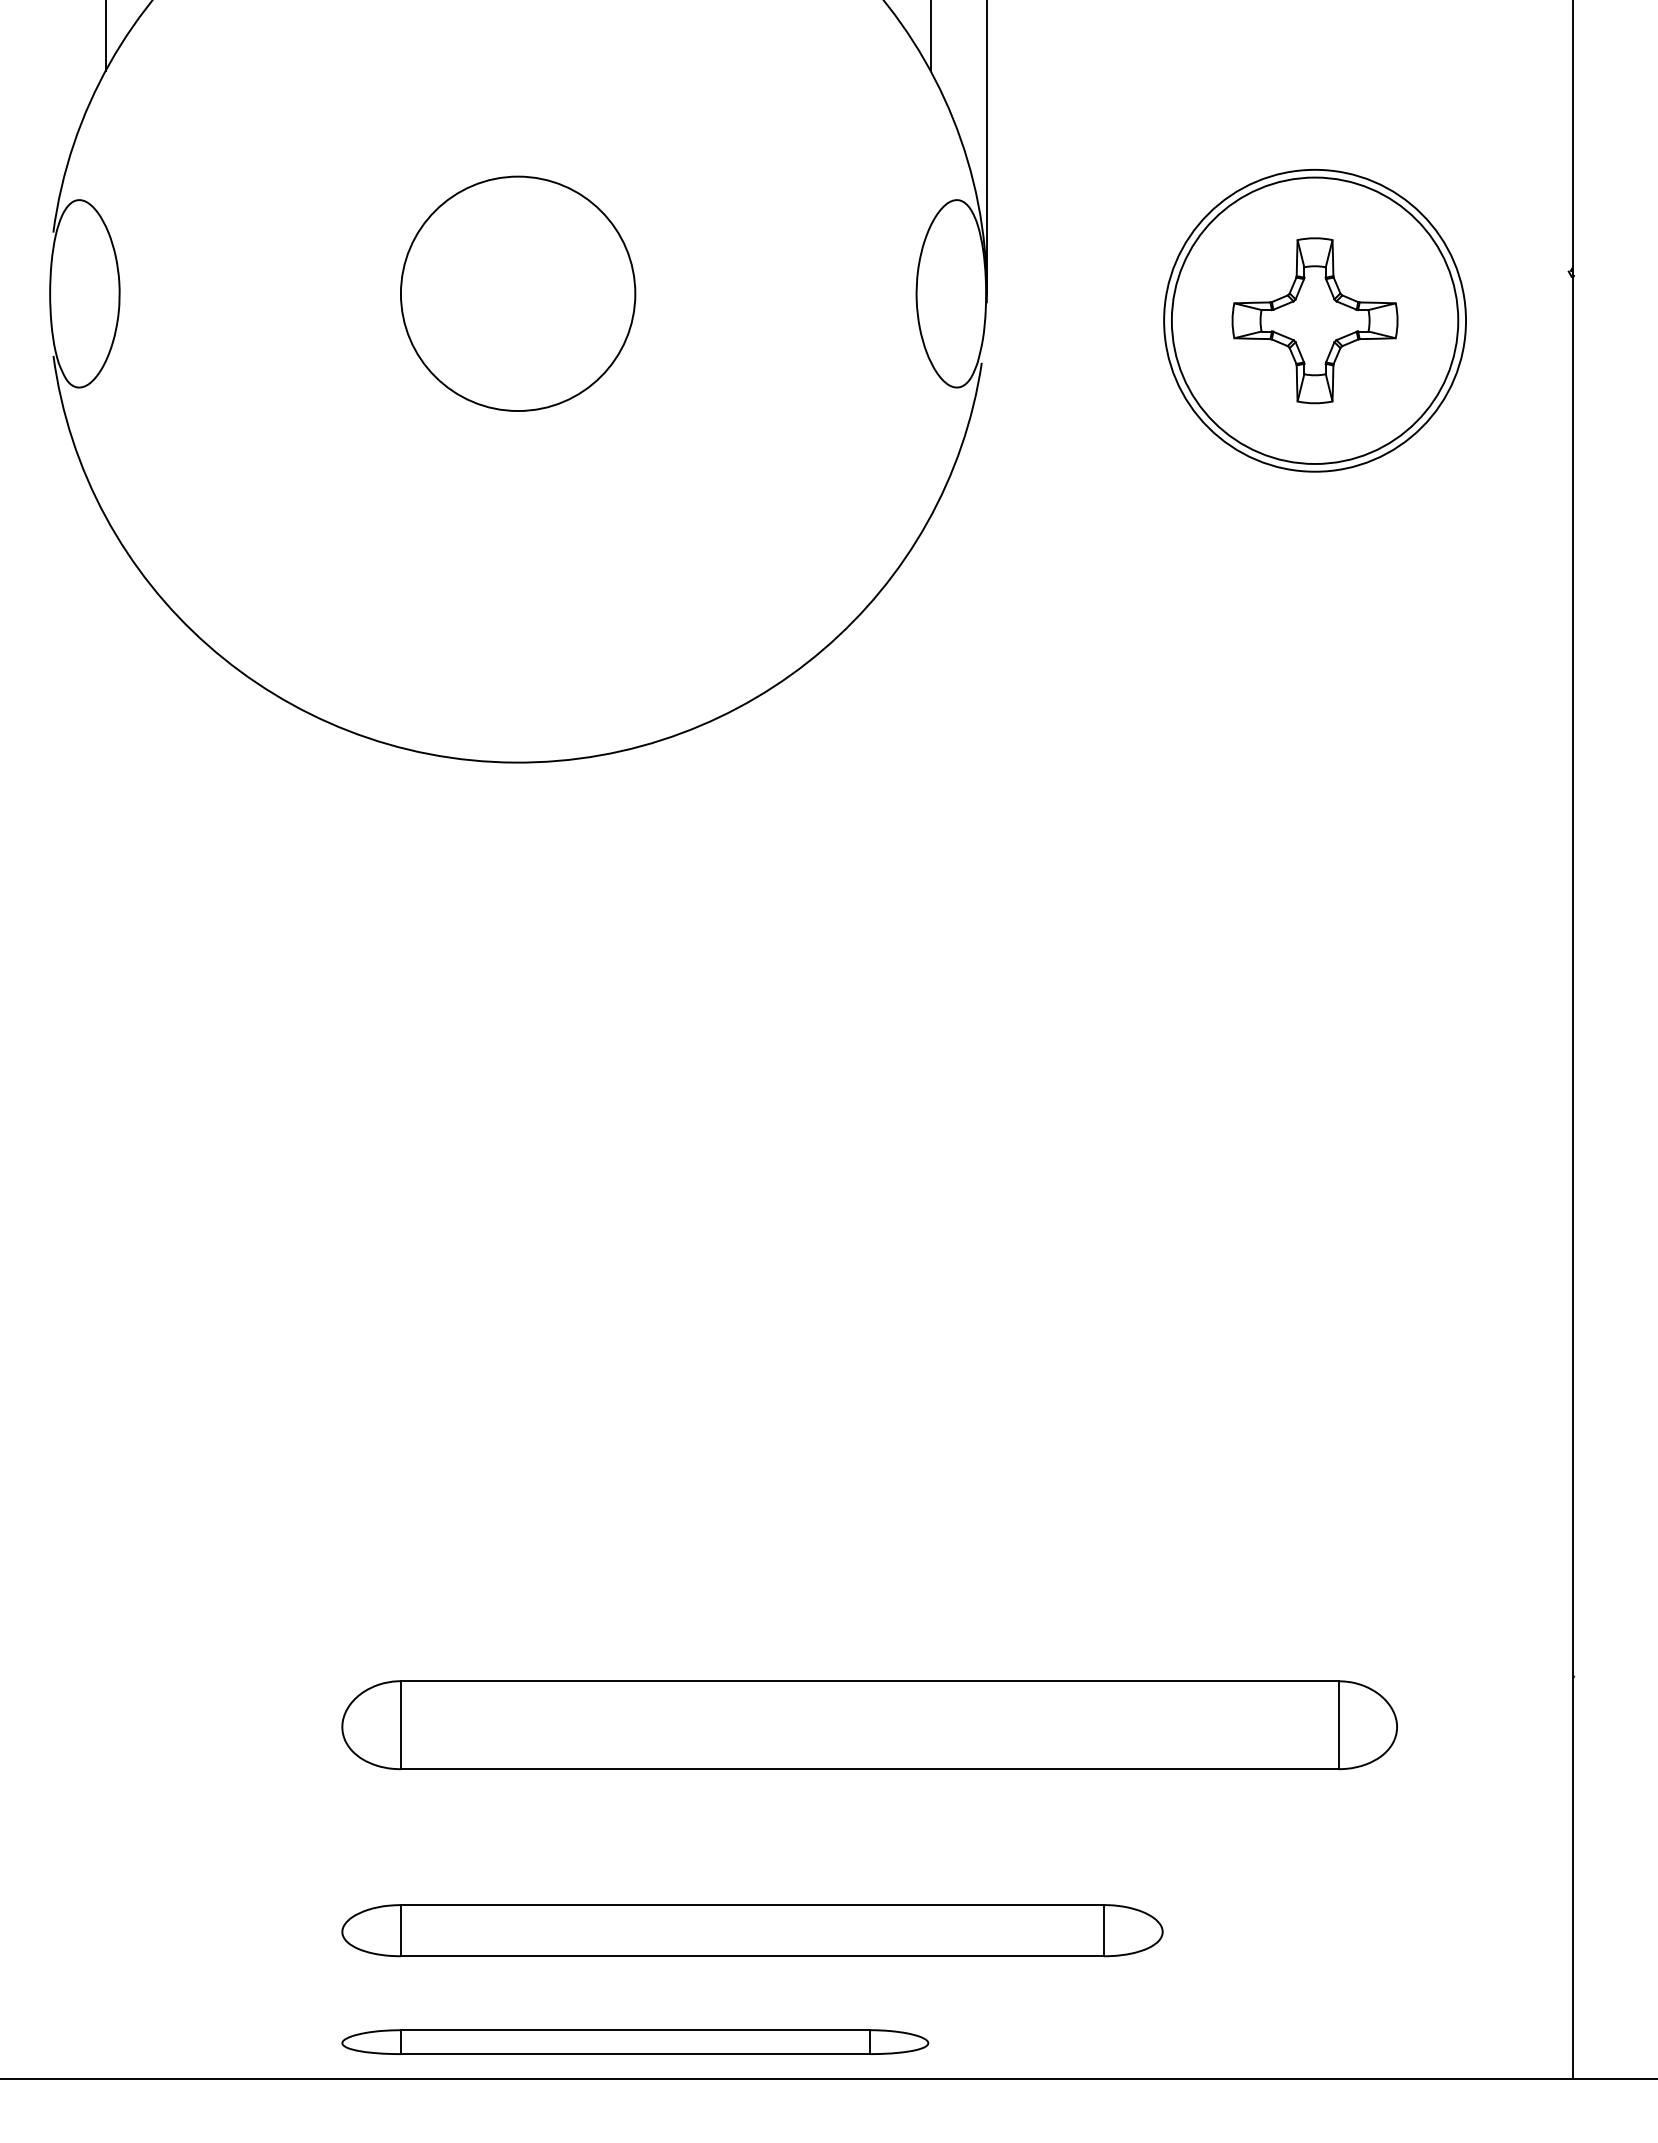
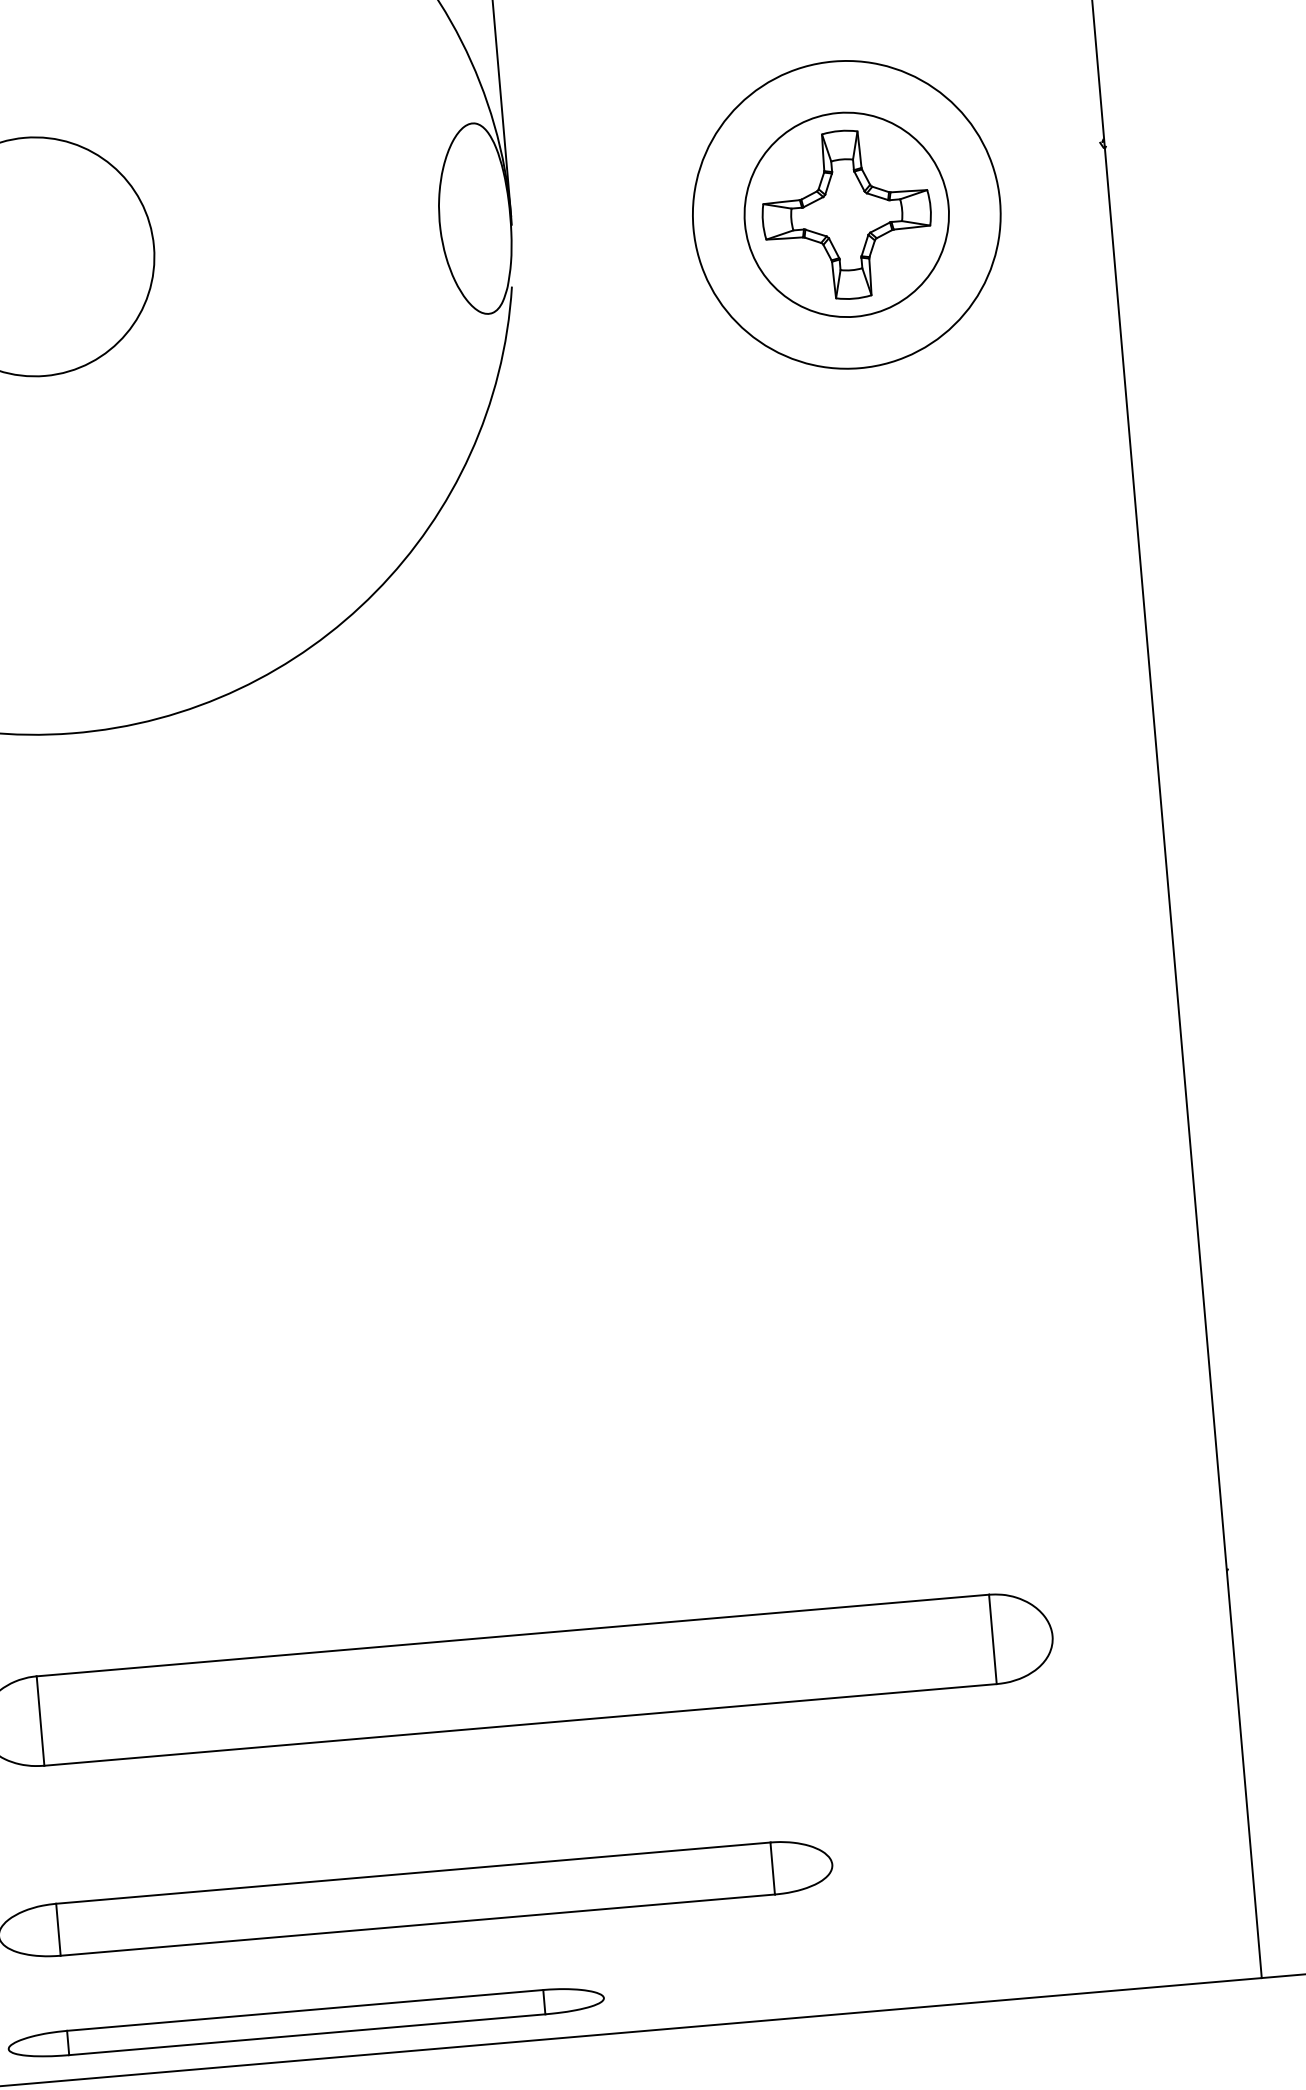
circle: (1314, 320) -> (846, 214), size x0.7

